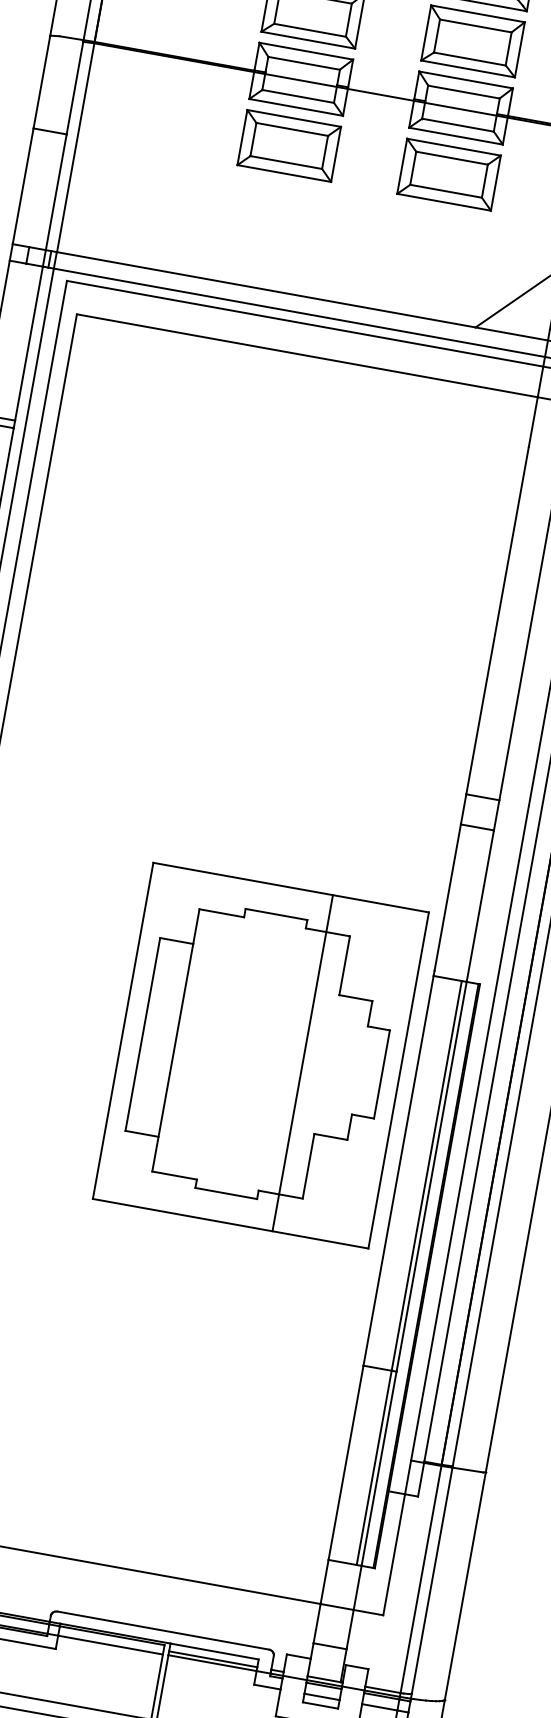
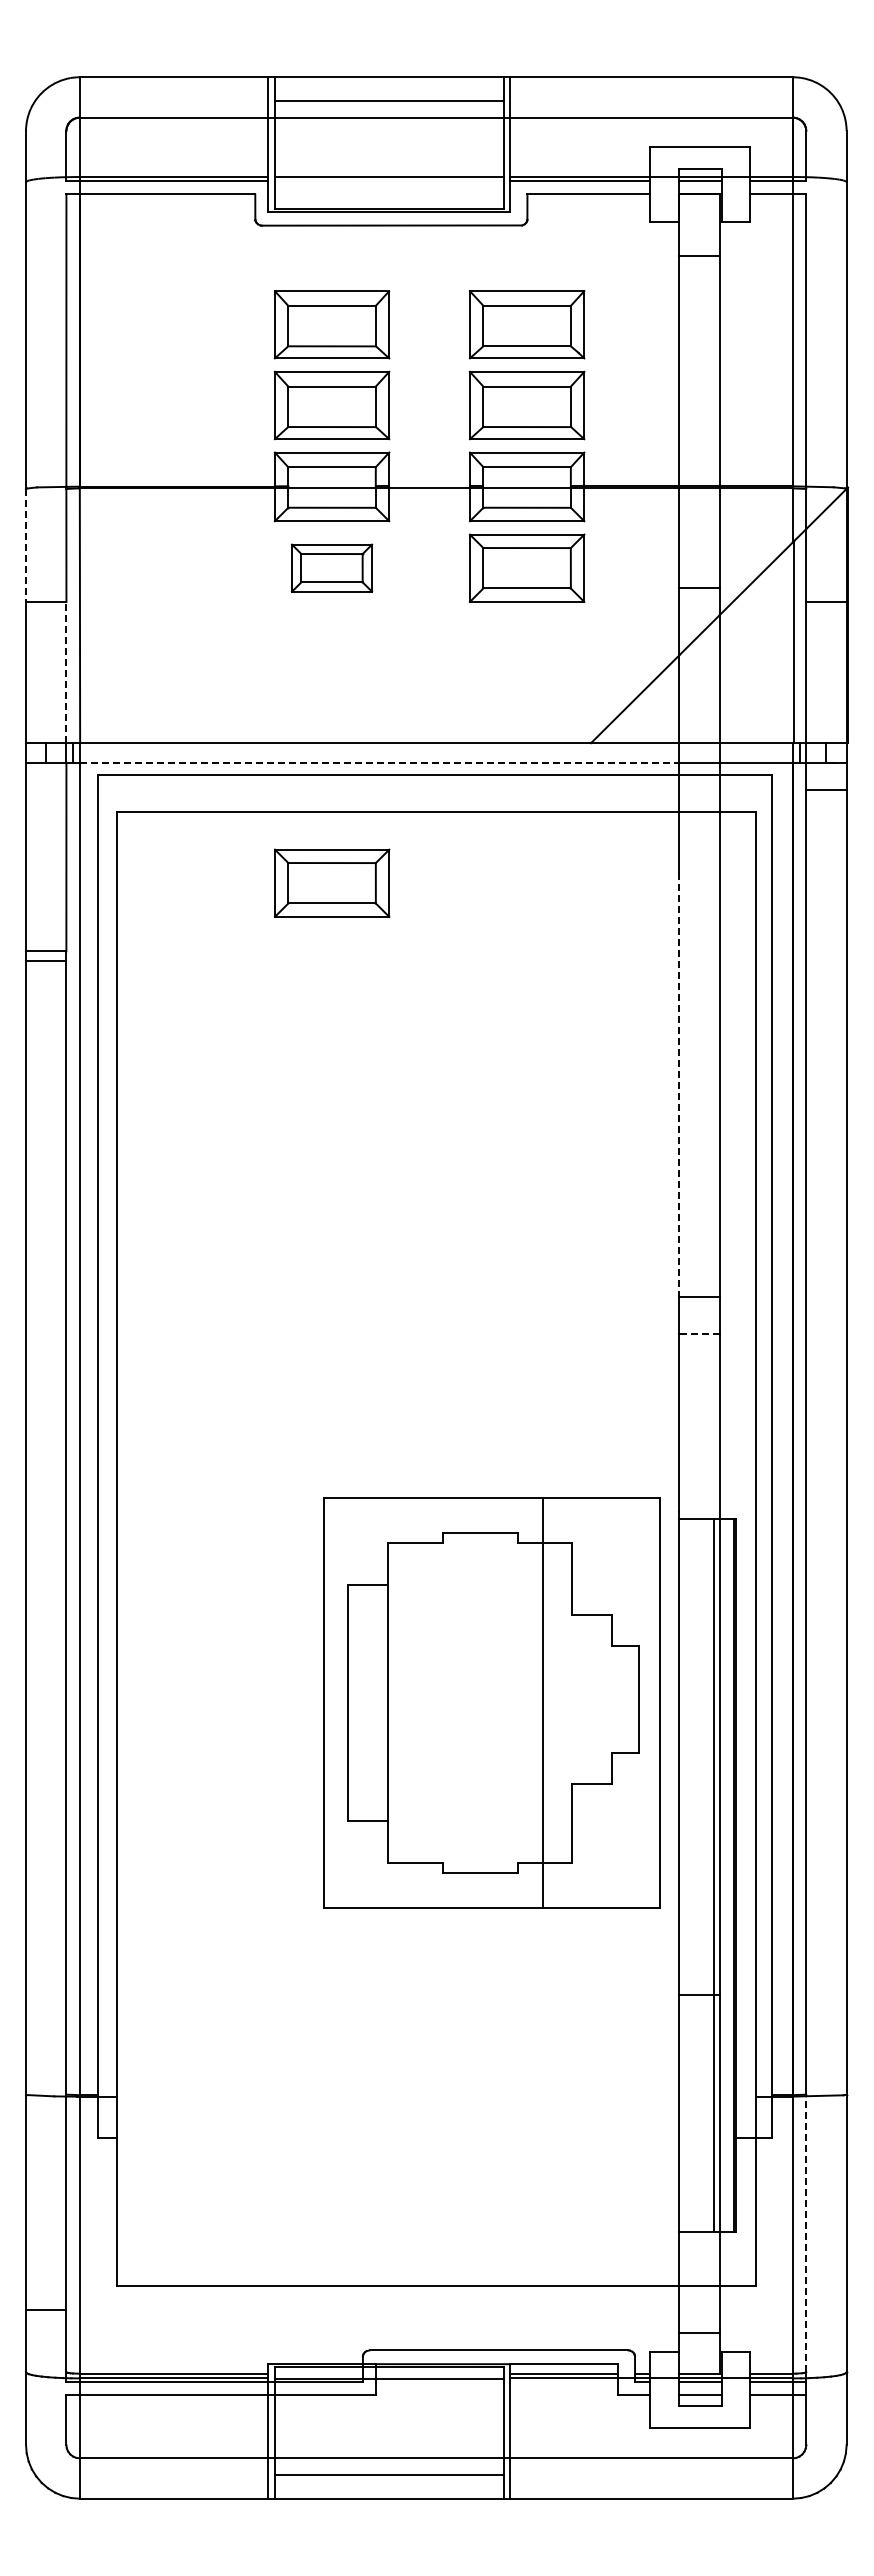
line: (42, 82) -> (26, 545), solid -> dashed
part: (288, 145) -> (331, 567), size x0.7
line: (56, 192) -> (66, 672), solid -> dashed
line: (299, 312) -> (379, 763), solid -> dashed
part: (242, 403) -> (331, 882), added
line: (497, 620) -> (679, 1085), solid -> dashed
line: (477, 827) -> (699, 1333), solid -> dashed
part: (260, 1055) -> (491, 1702), moved
line: (432, 1580) -> (806, 2234), solid -> dashed

